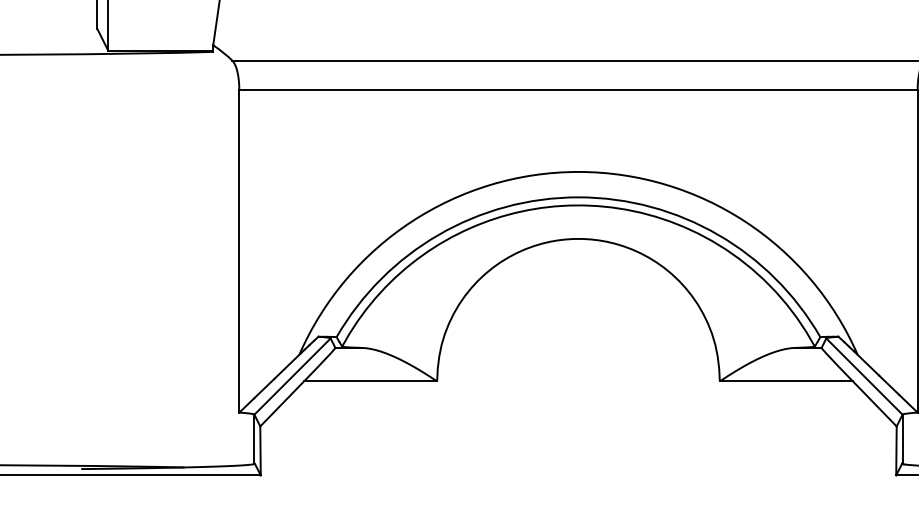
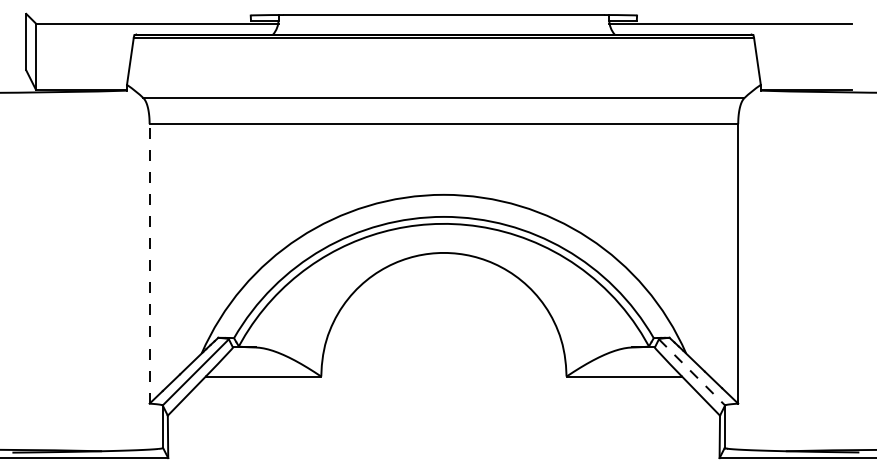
line: (239, 251) -> (149, 263), solid -> dashed
line: (864, 376) -> (692, 372), solid -> dashed

